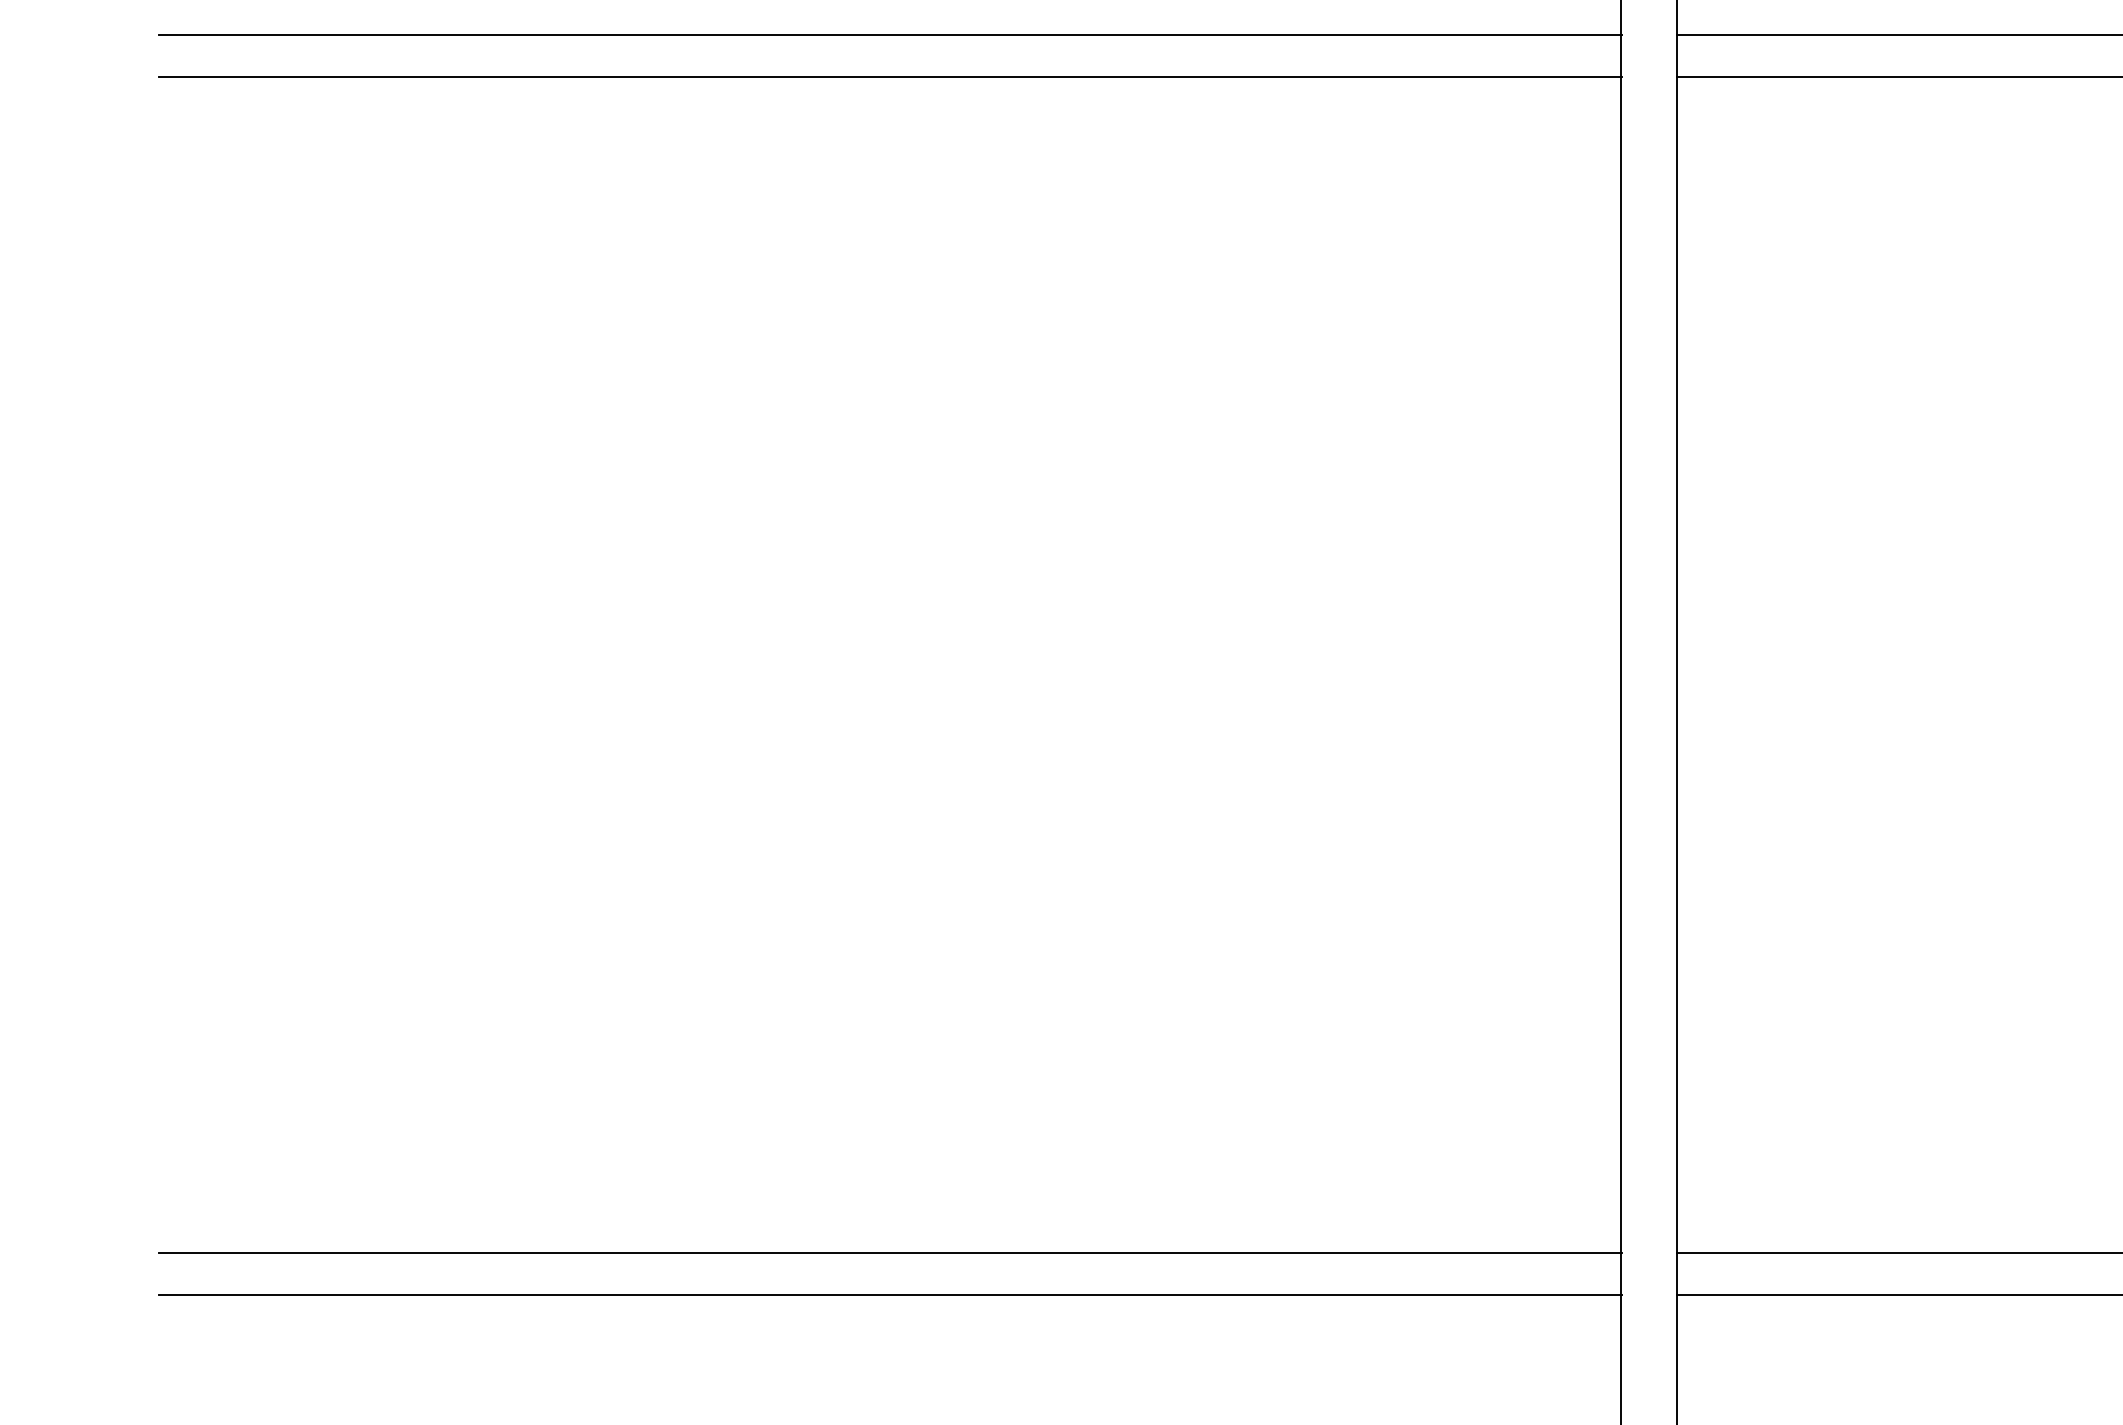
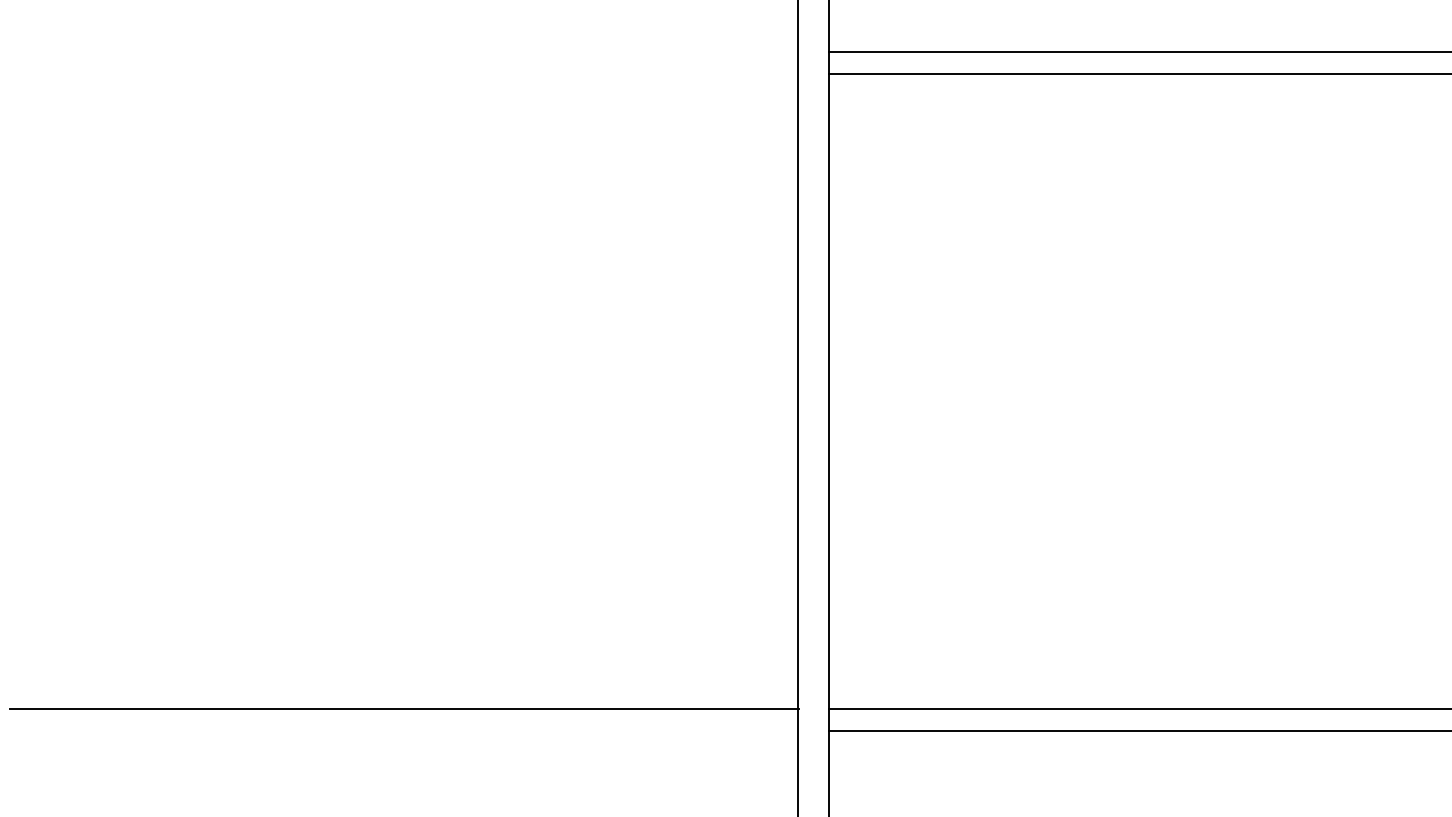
line: (889, 34) -> (403, 51), removed
line: (889, 77) -> (403, 74), removed
line: (889, 1295) -> (403, 731), removed

